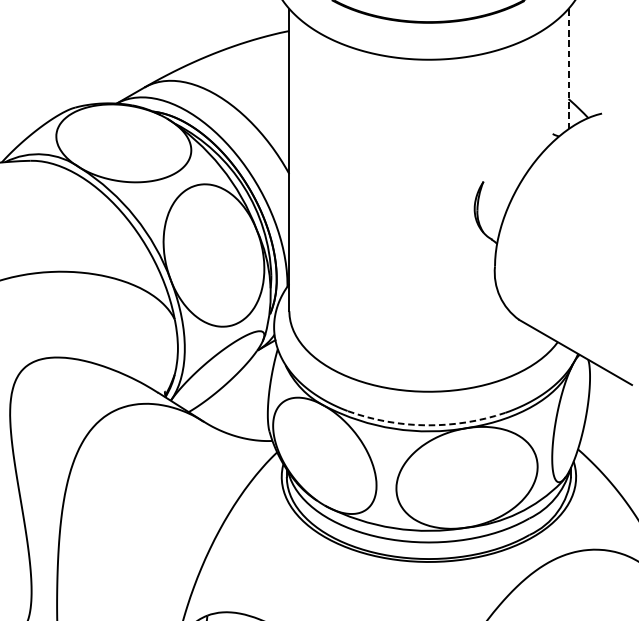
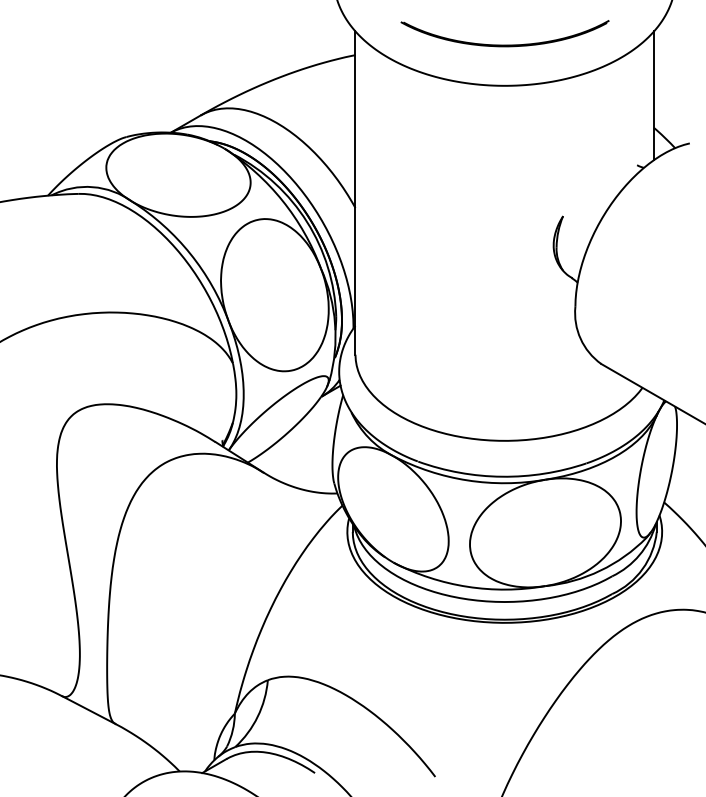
line: (568, 68) -> (654, 95), dashed -> solid
arc: (426, 425) -> (502, 476), dashed -> solid

